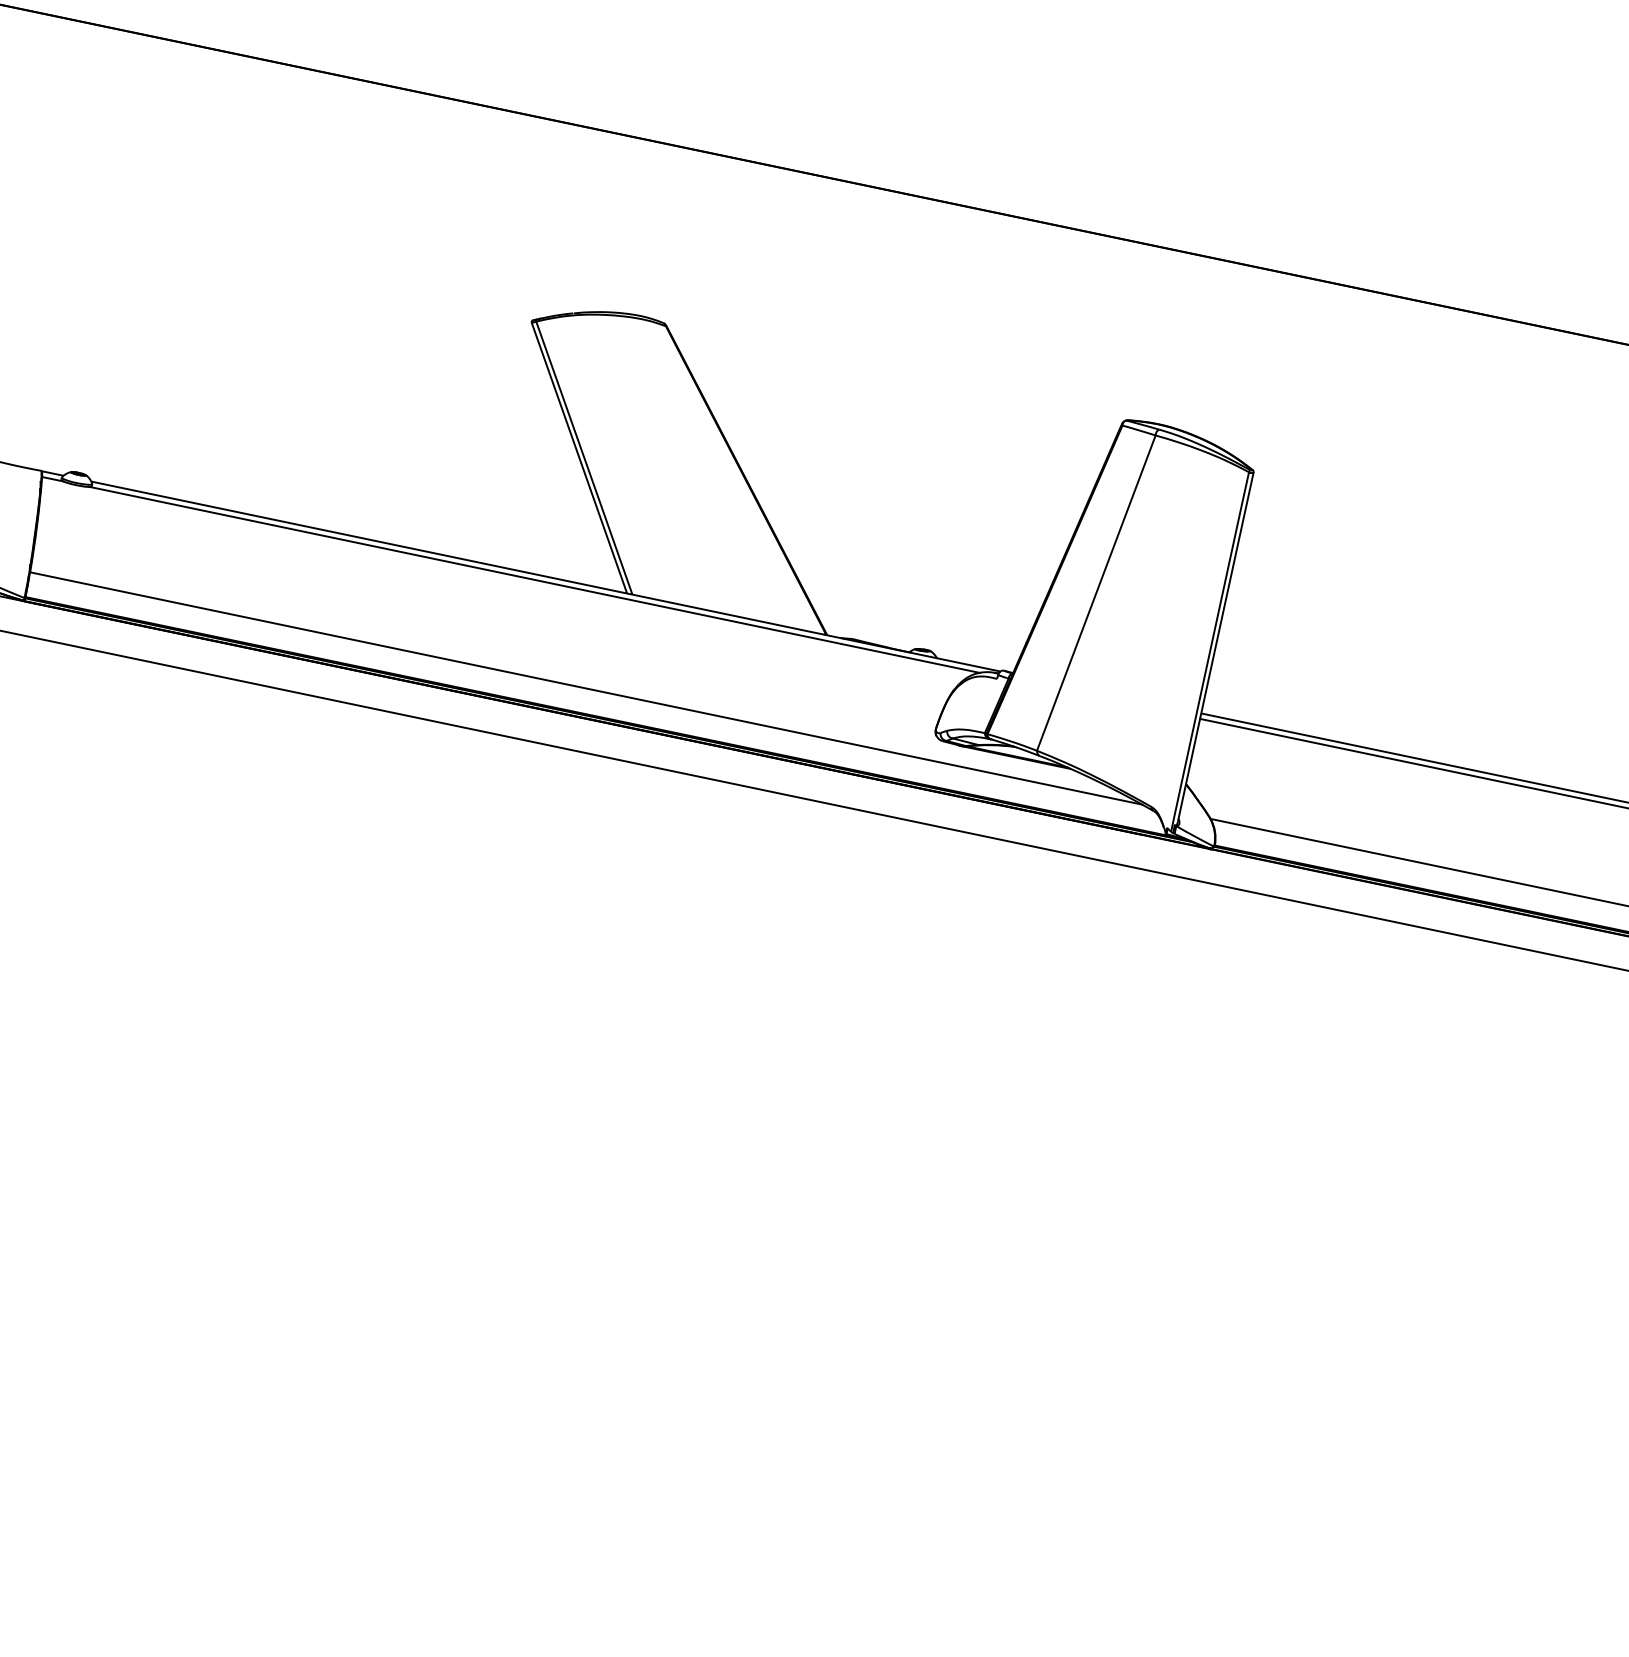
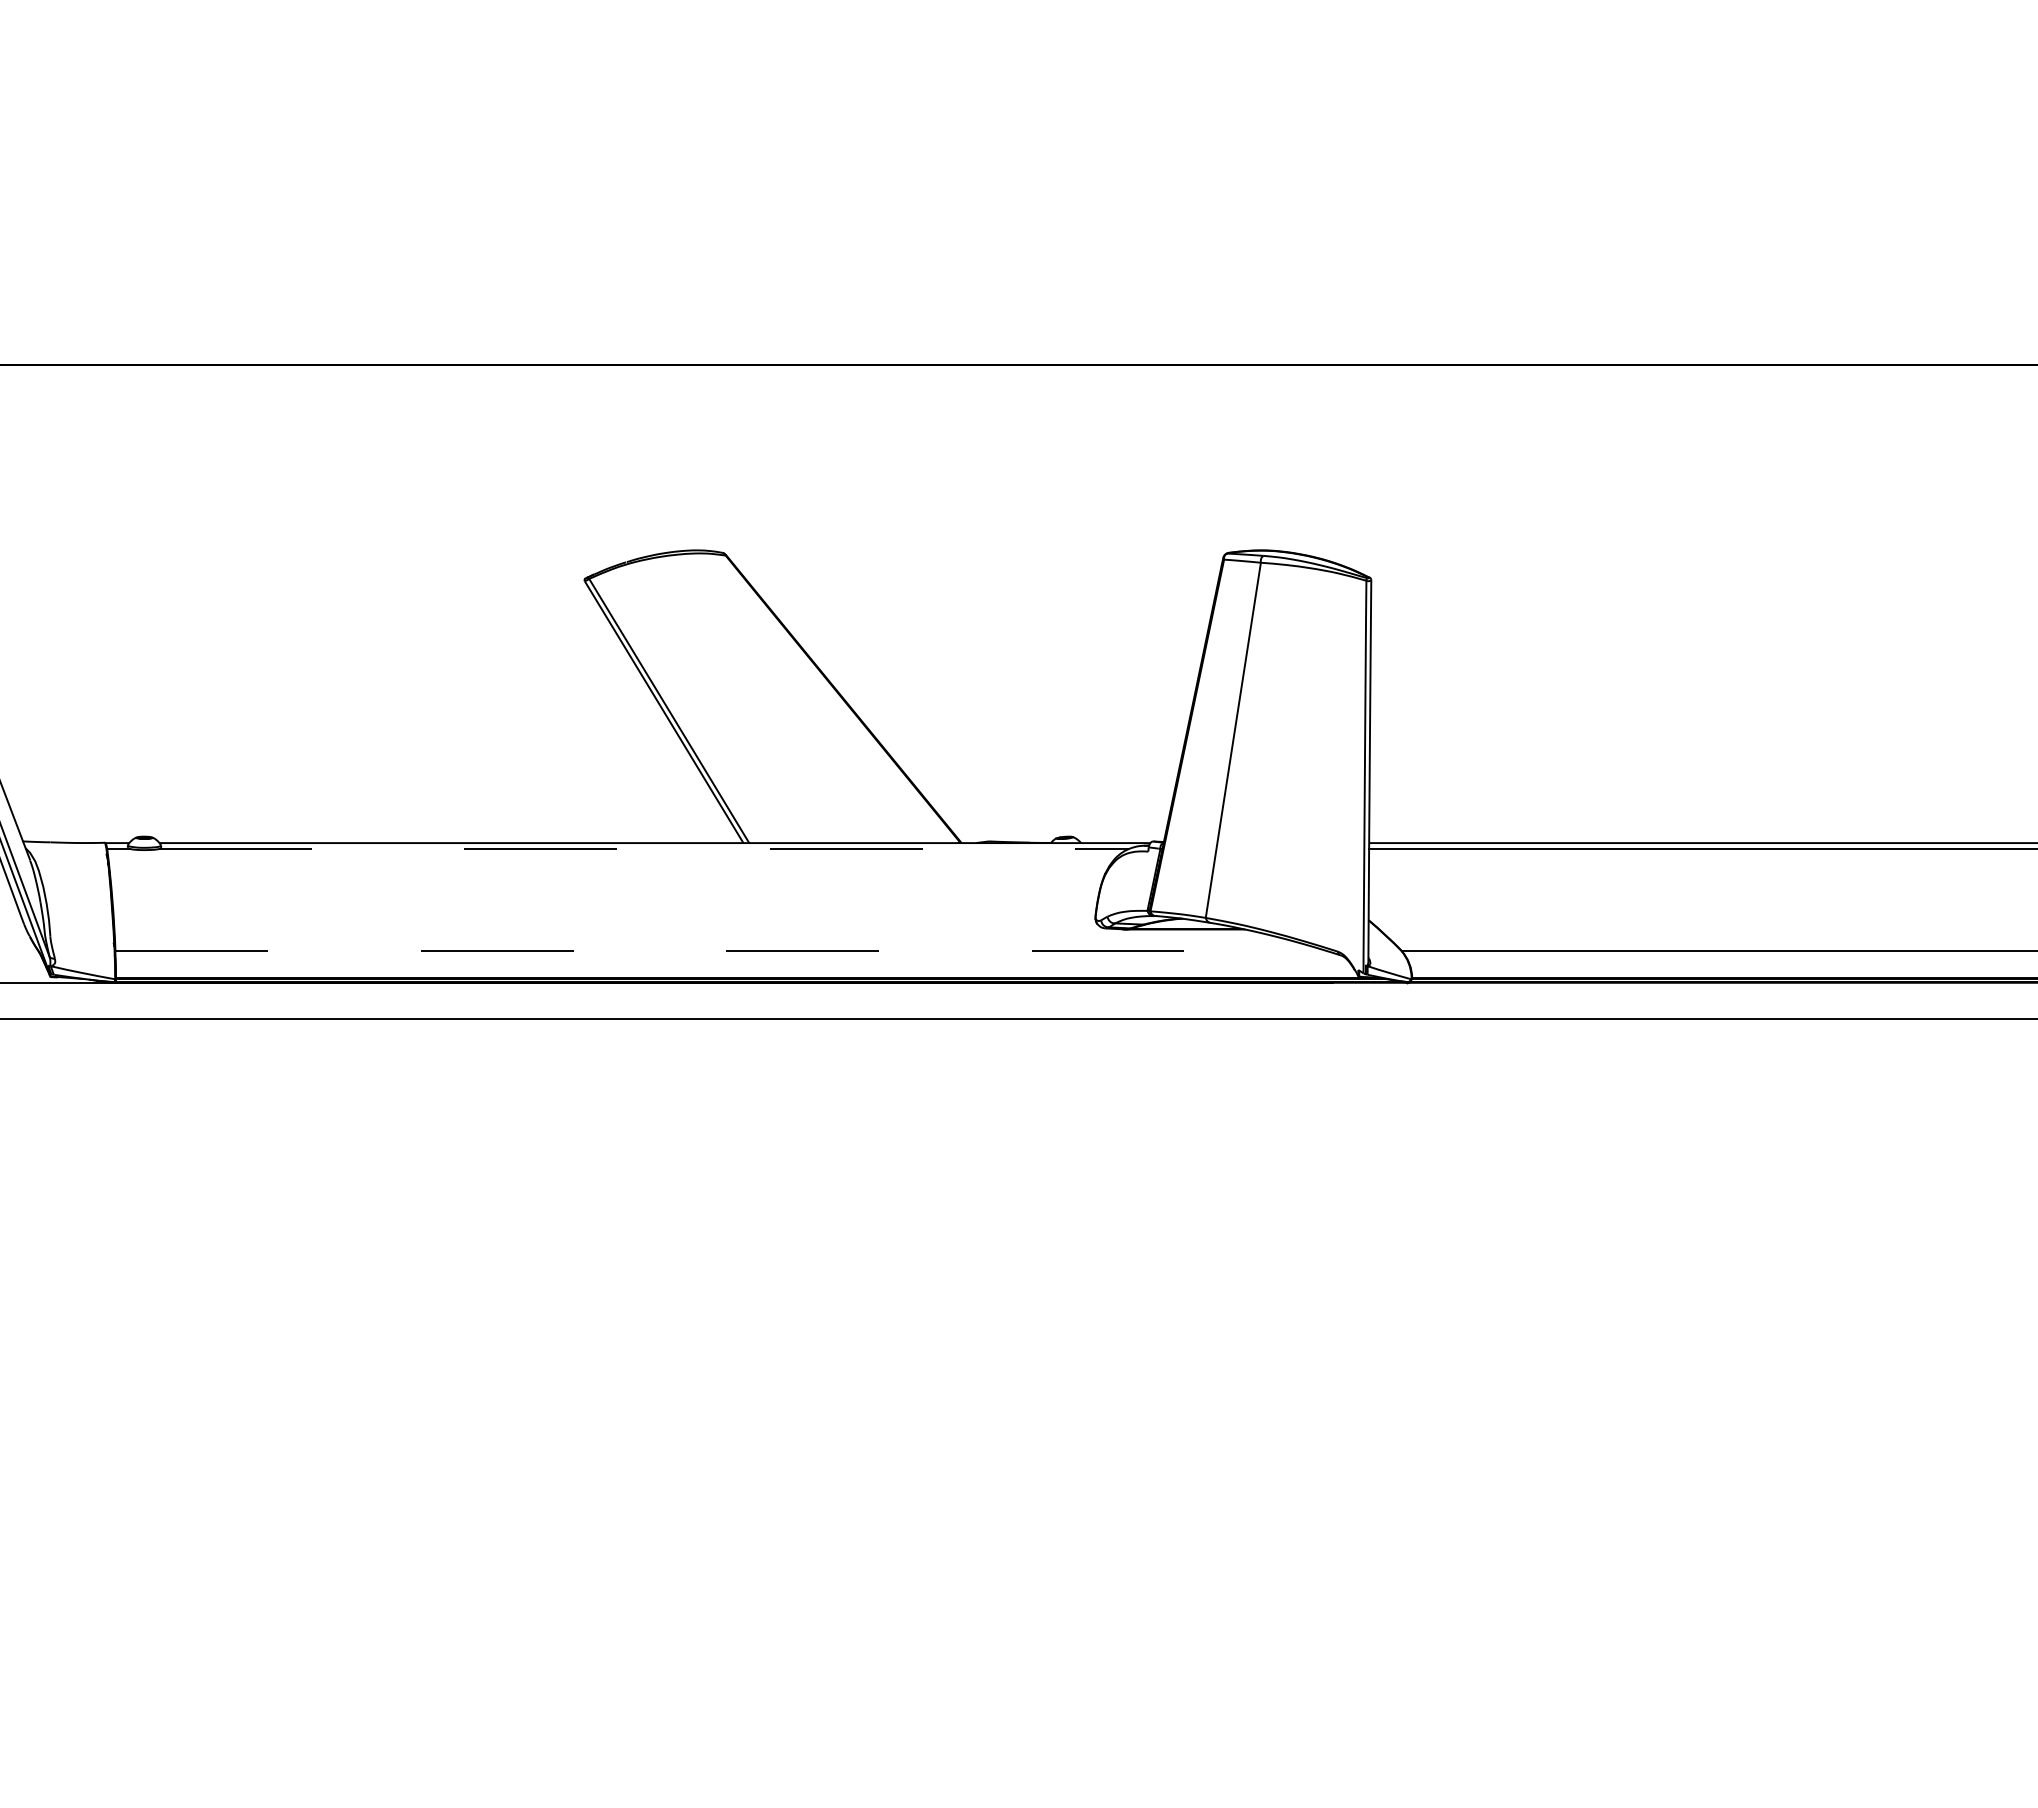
line: (535, 580) -> (644, 849), solid -> dashed
line: (586, 688) -> (721, 951), solid -> dashed

